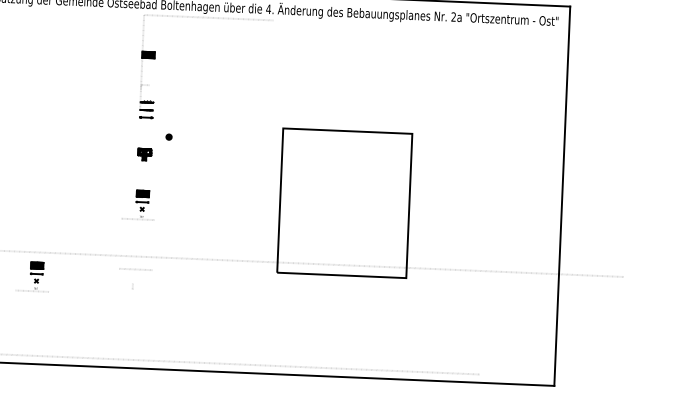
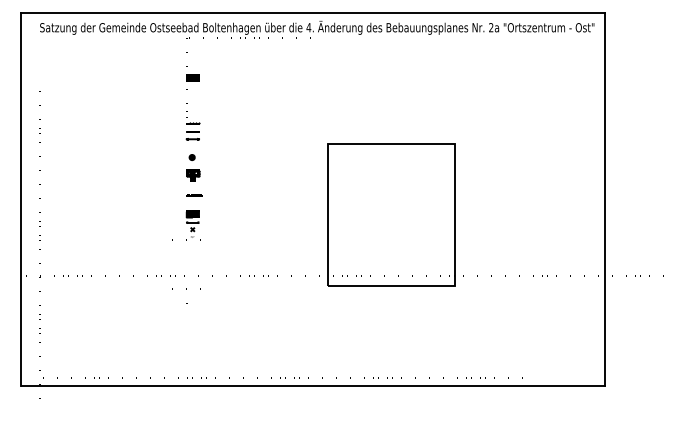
part: (168, 137) -> (191, 157), moved
line: (145, 174) -> (194, 195), added
part: (30, 276) -> (85, 300), removed

